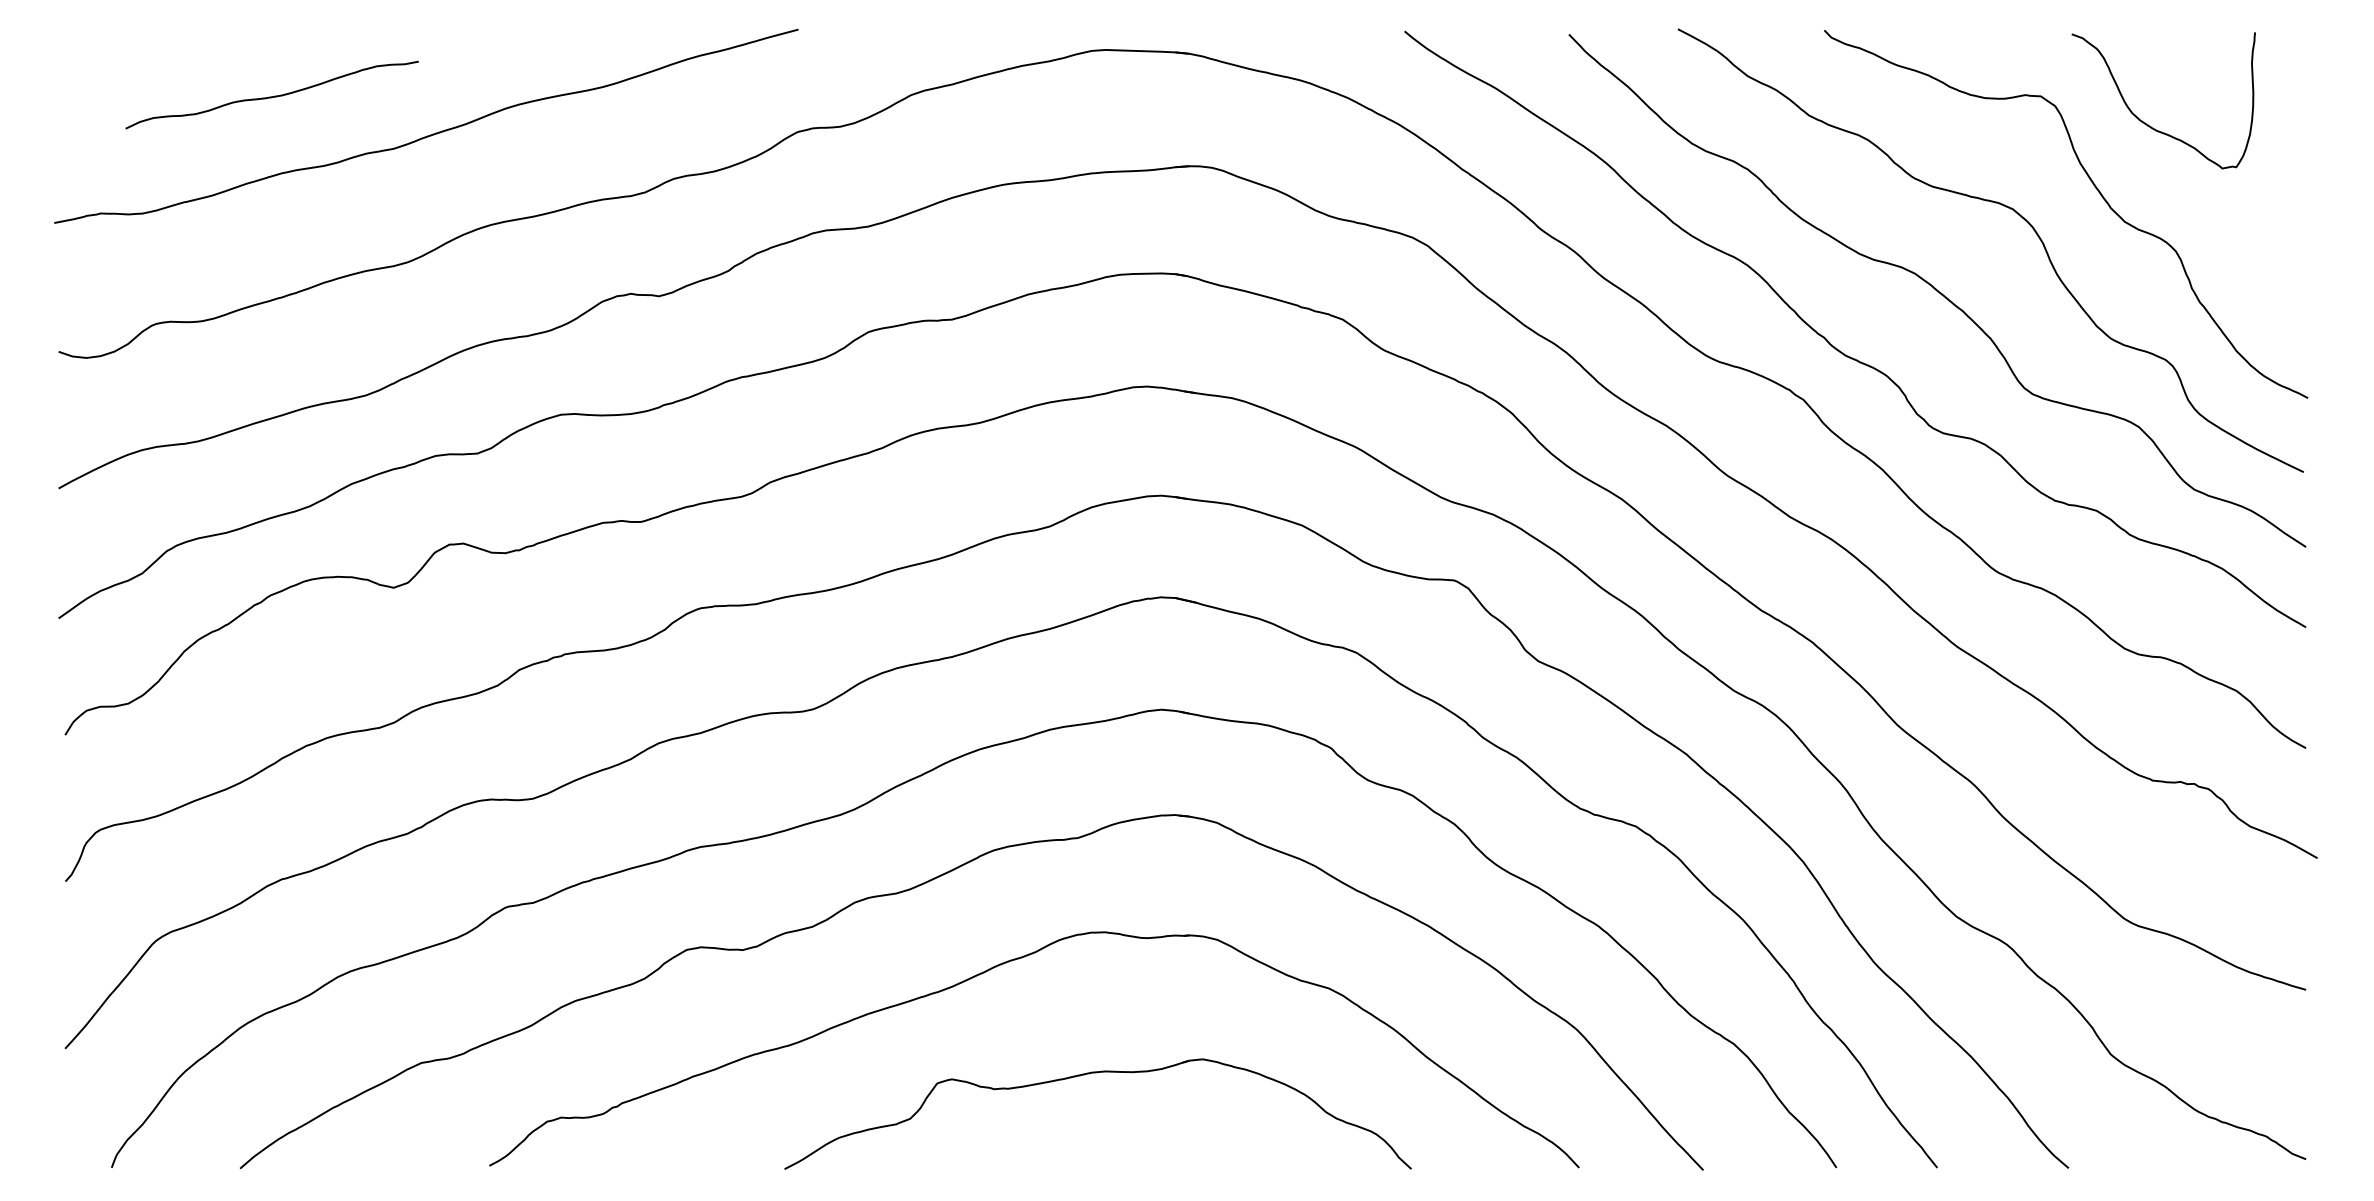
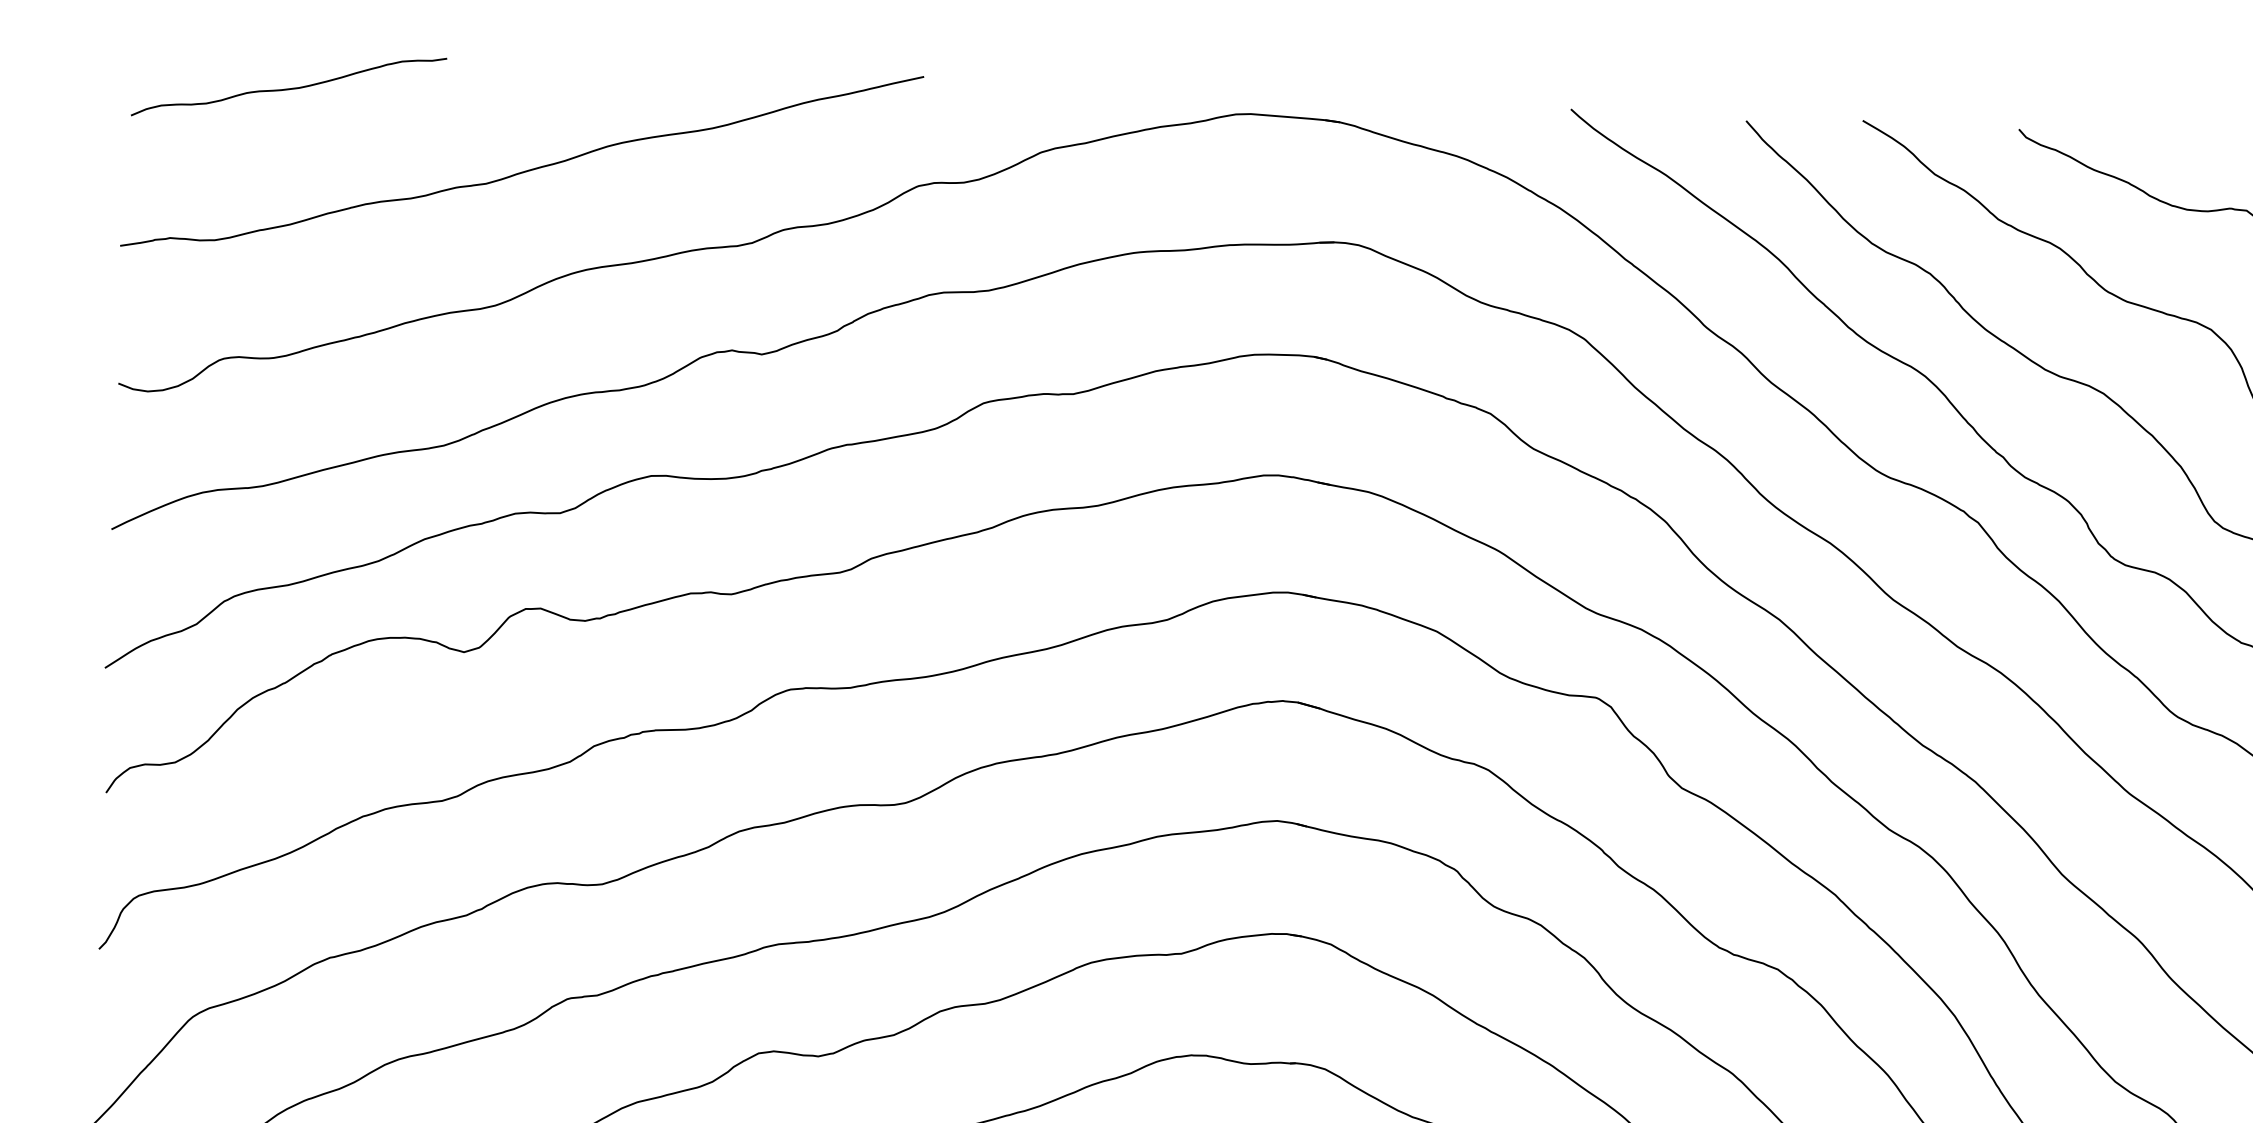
curve: (271, 96) -> (288, 88), moved

